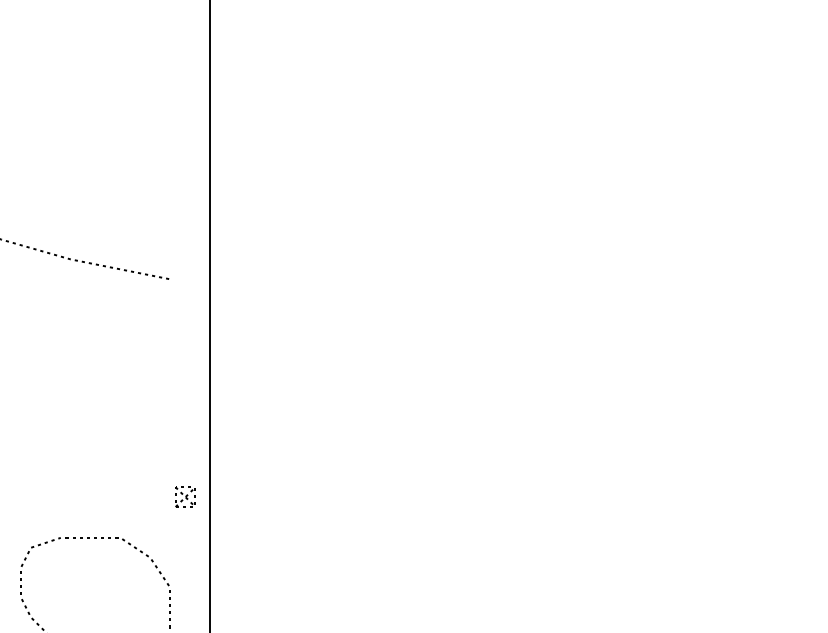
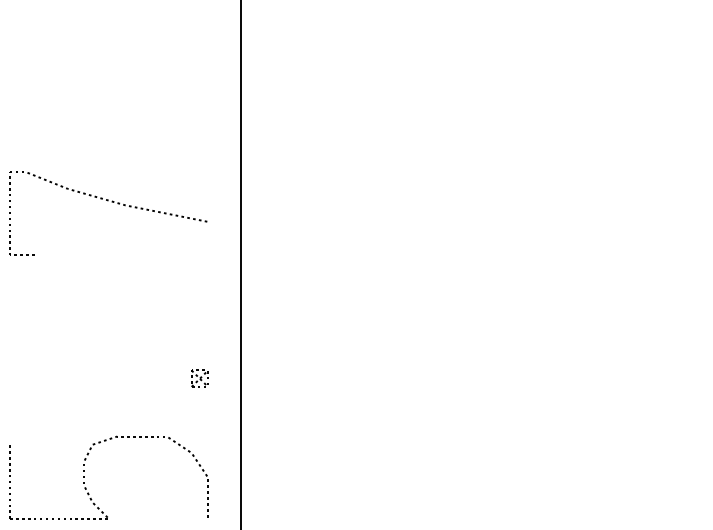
part: (185, 496) -> (199, 378), moved

